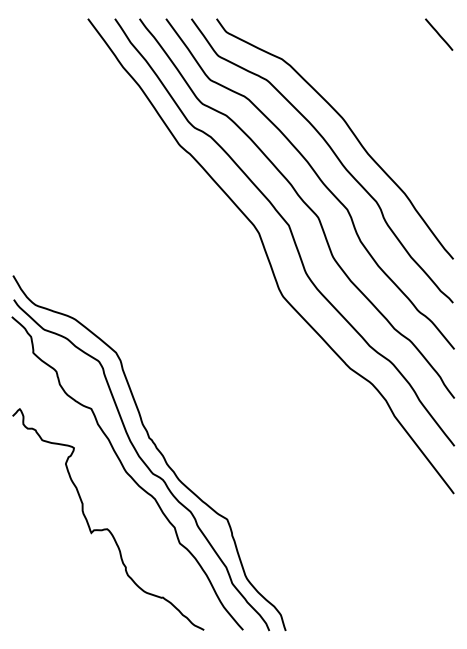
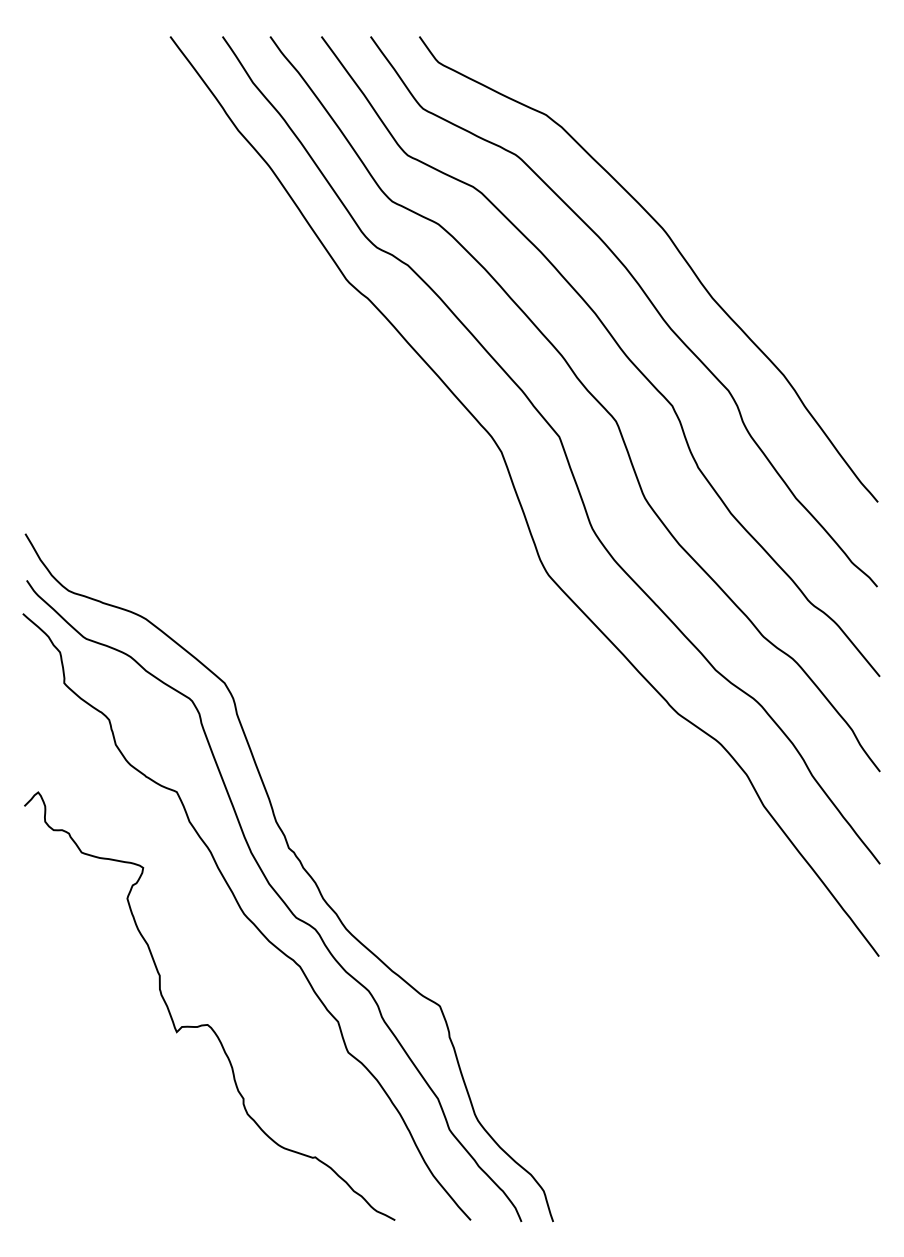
line: (439, 34) -> (850, 66), removed

